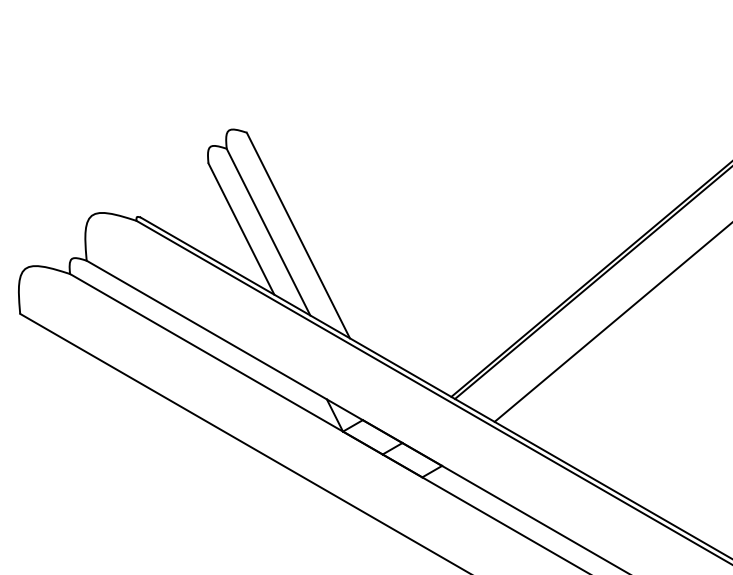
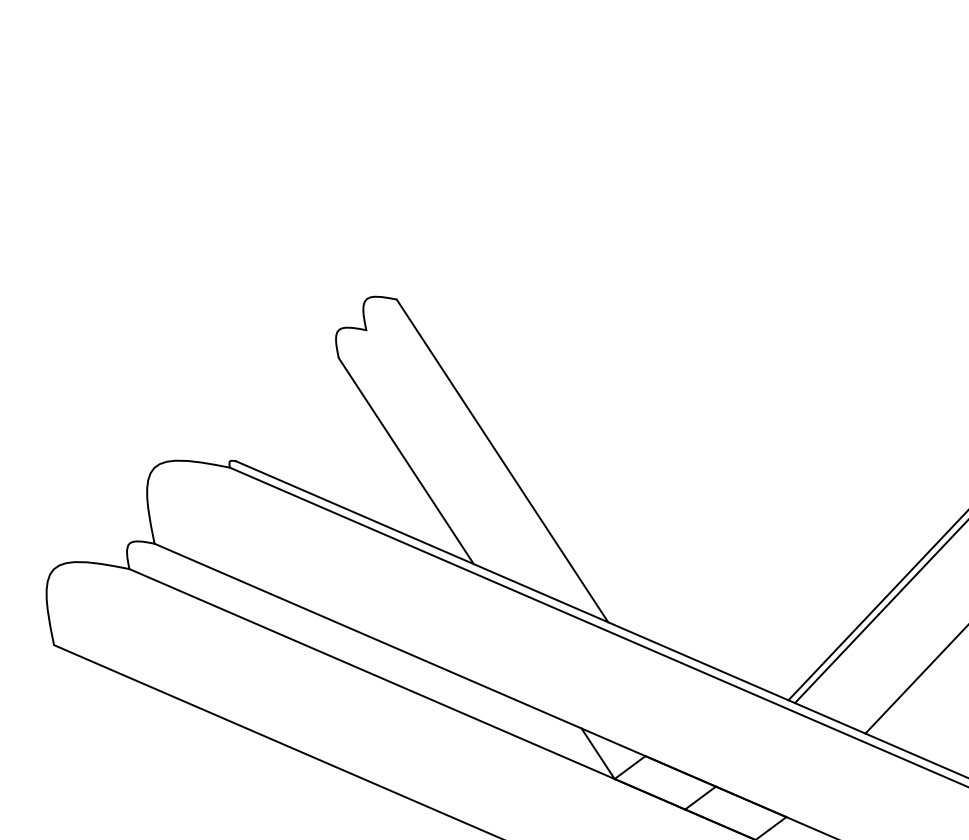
line: (268, 231) -> (451, 459), removed

